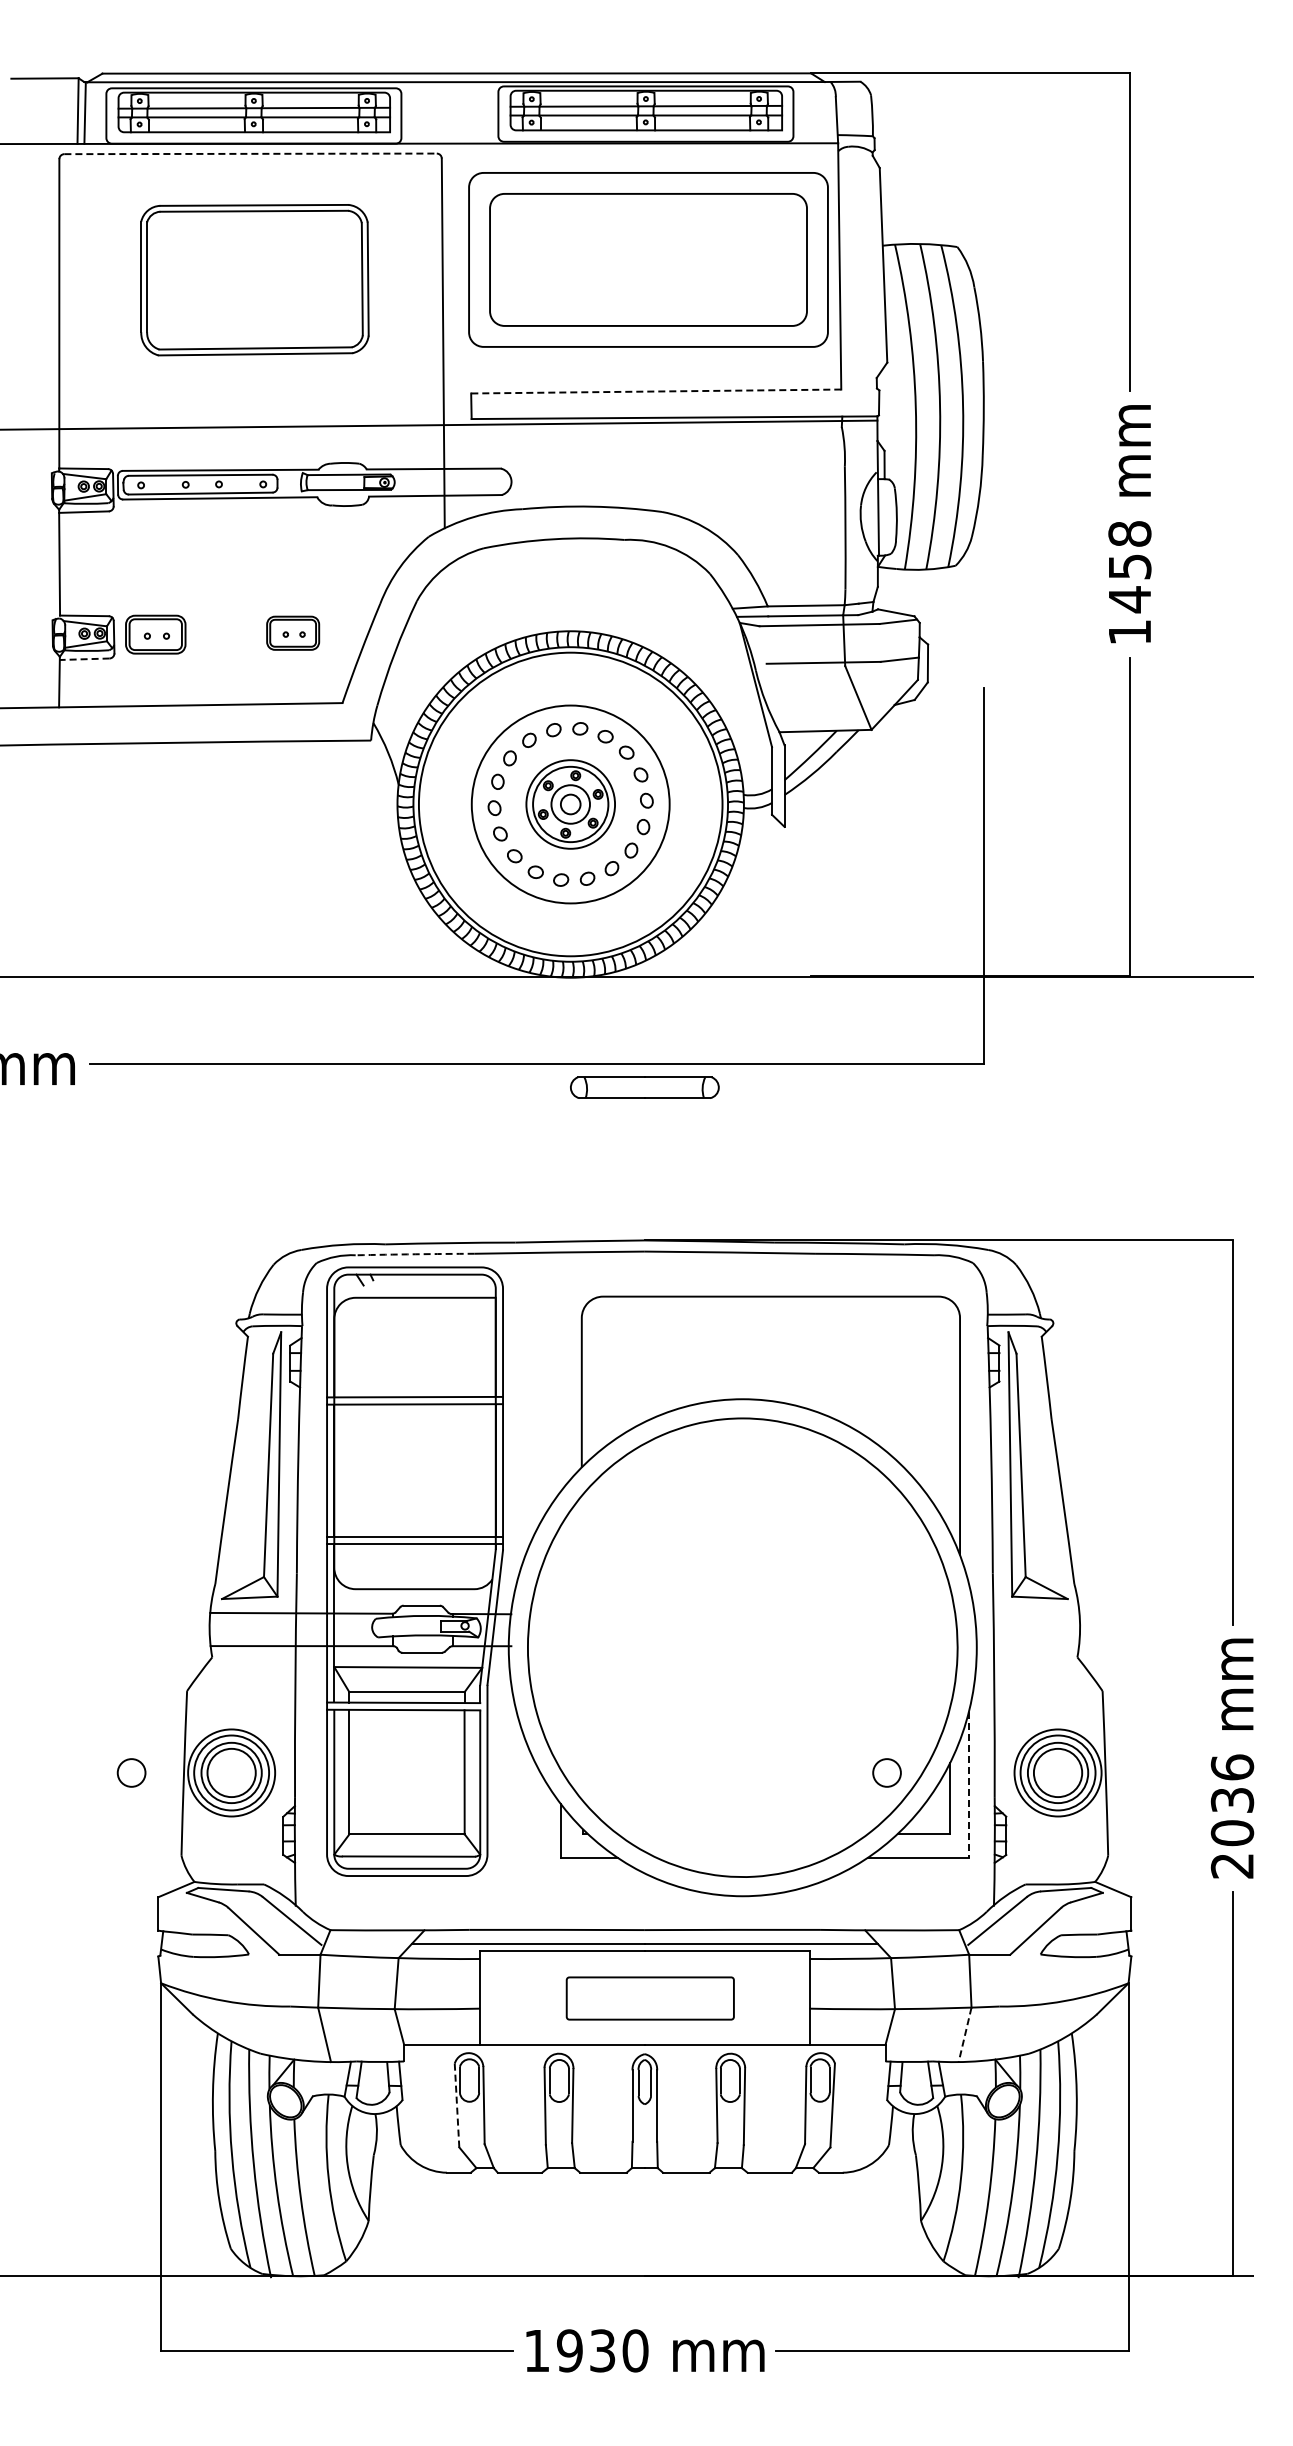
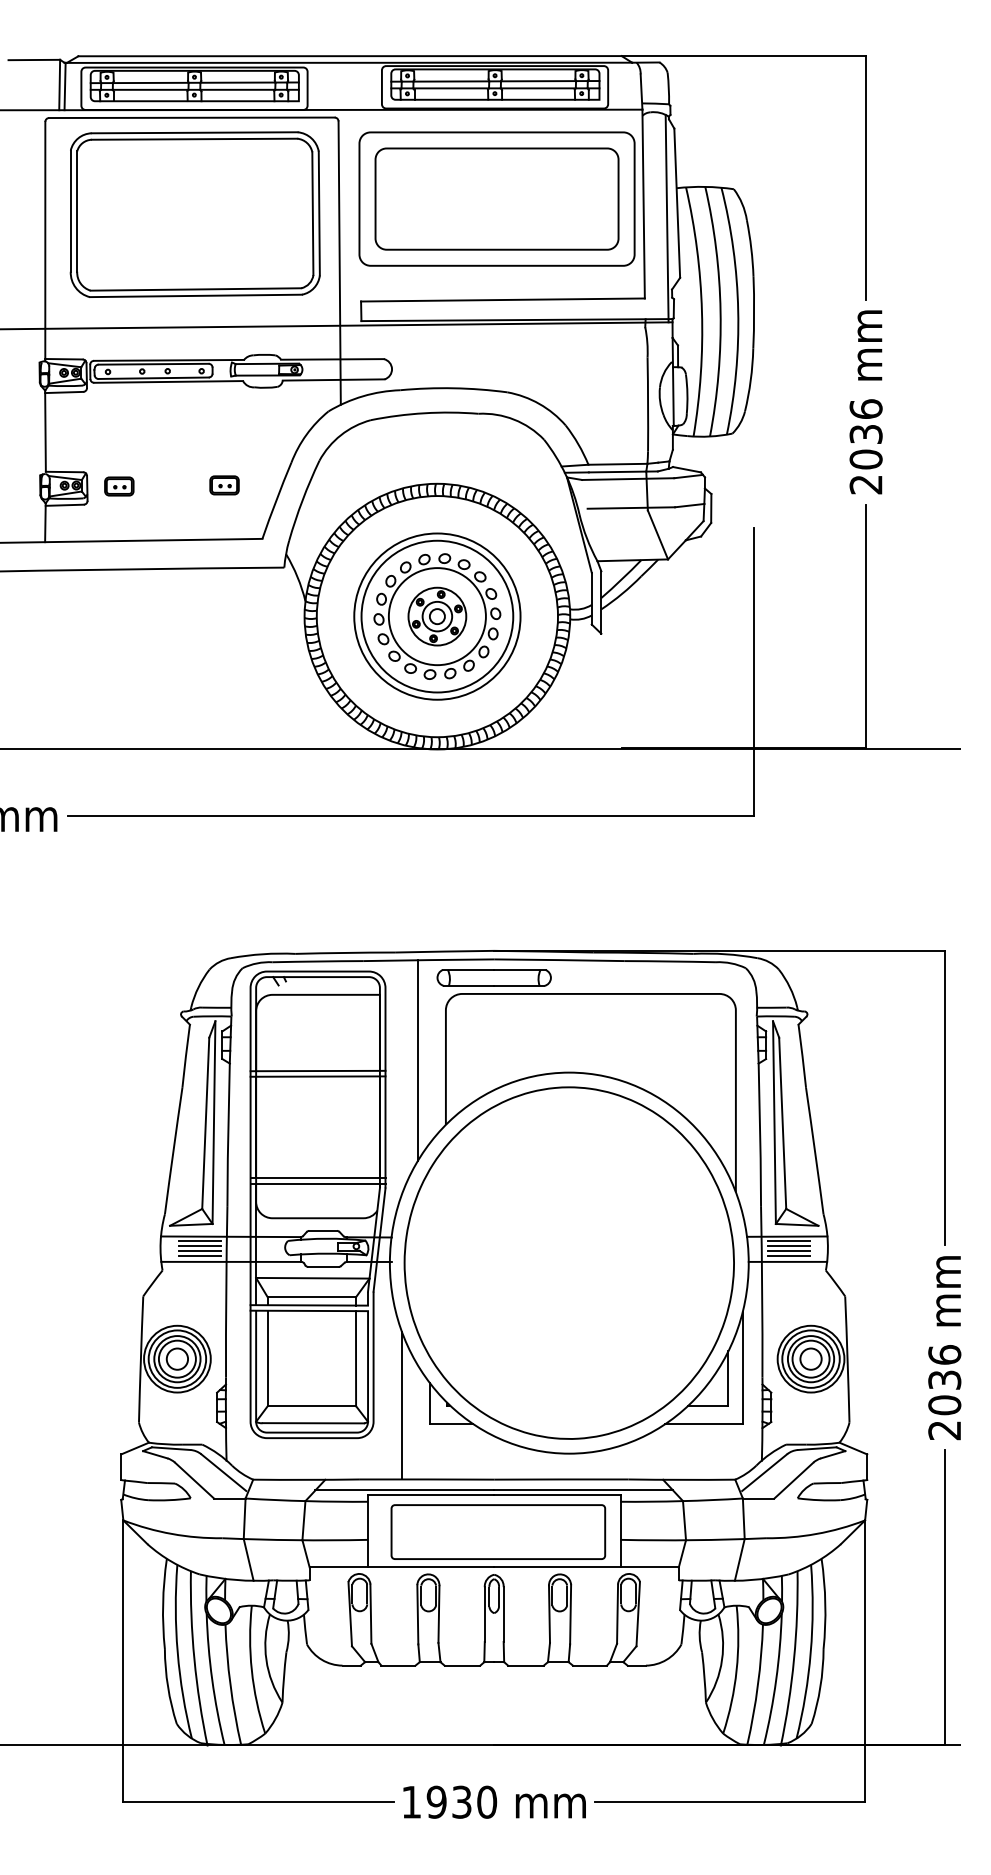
line: (251, 153) -> (192, 117), dashed -> solid
part: (254, 279) -> (194, 214), size x1.43
line: (870, 285) -> (667, 218), added
line: (655, 391) -> (502, 299), dashed -> solid
text: (1129, 582) -> (865, 446), 1458 -> 2036
part: (292, 633) -> (224, 485), size x0.71
part: (155, 634) -> (119, 486), size x0.62
line: (84, 659) -> (64, 505), dashed -> solid
circle: (570, 804) -> (437, 616), size x0.71
circle: (570, 804) -> (437, 616), size x1.43
part: (644, 1087) -> (493, 977), moved
arc: (415, 1254) -> (318, 961), dashed -> solid
line: (544, 1383) -> (417, 1060), added
line: (1026, 1612) -> (786, 1236), added
line: (260, 1619) -> (199, 1241), added
line: (1028, 1619) -> (788, 1241), added
line: (260, 1625) -> (199, 1246), added
line: (1028, 1625) -> (788, 1246), added
line: (260, 1632) -> (199, 1251), added
line: (1028, 1632) -> (788, 1251), added
line: (260, 1638) -> (199, 1256), added
line: (1028, 1638) -> (788, 1256), added
line: (1027, 1646) -> (787, 1262), added
circle: (131, 1772) -> (177, 1358), moved
circle: (886, 1772) -> (810, 1358), moved
line: (968, 1784) -> (742, 1368), dashed -> solid
line: (524, 1833) -> (401, 1405), added
part: (650, 1998) -> (498, 1532), size x1.67
line: (965, 2034) -> (740, 1559), dashed -> solid
line: (457, 2105) -> (350, 1614), dashed -> solid

